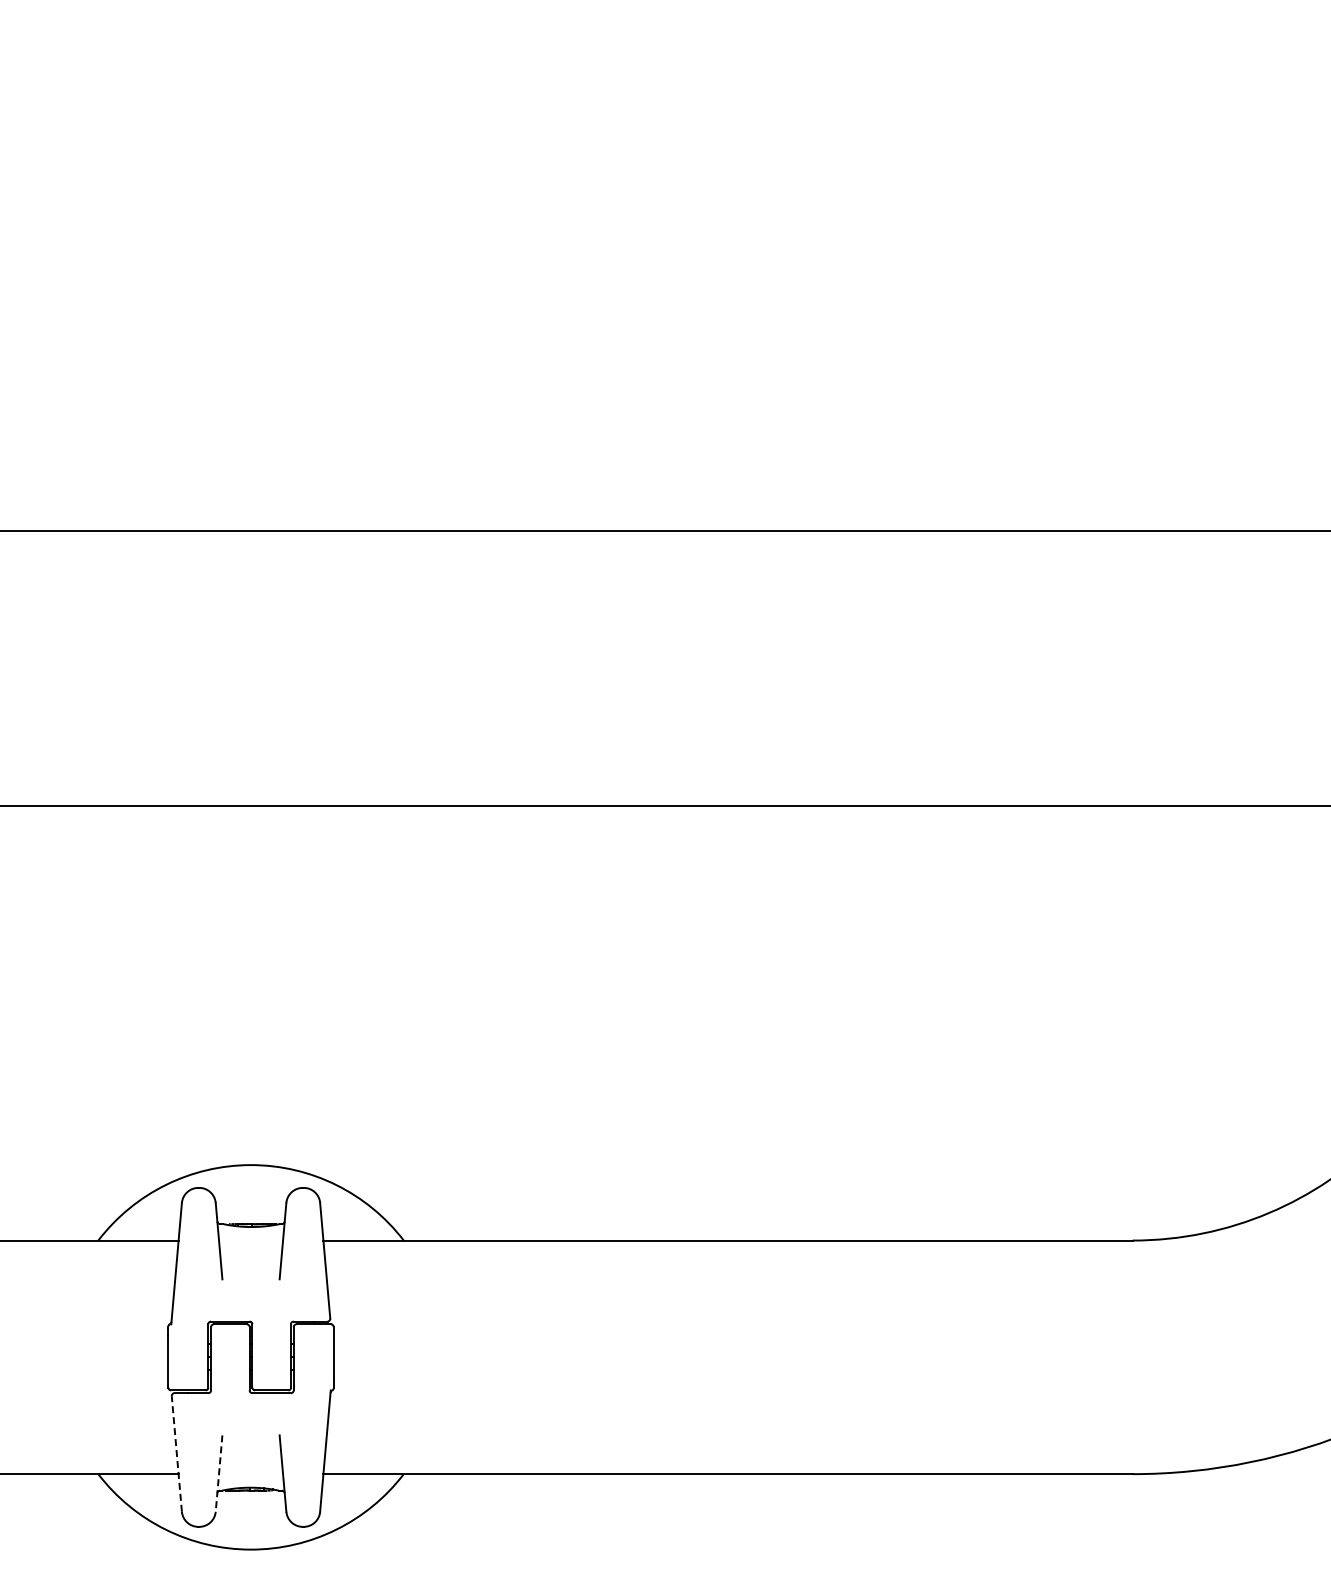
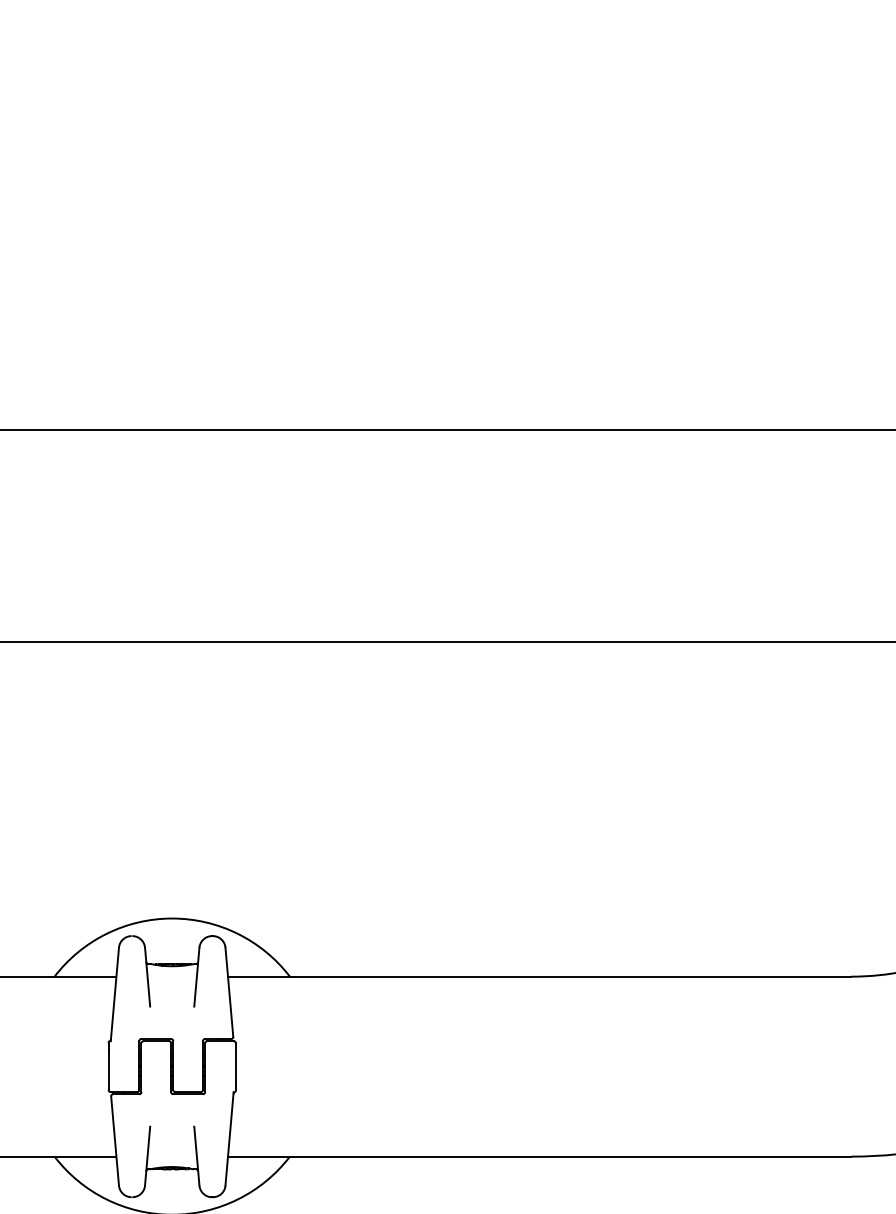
line: (176, 1453) -> (114, 1140), dashed -> solid
line: (219, 1474) -> (147, 1156), dashed -> solid

